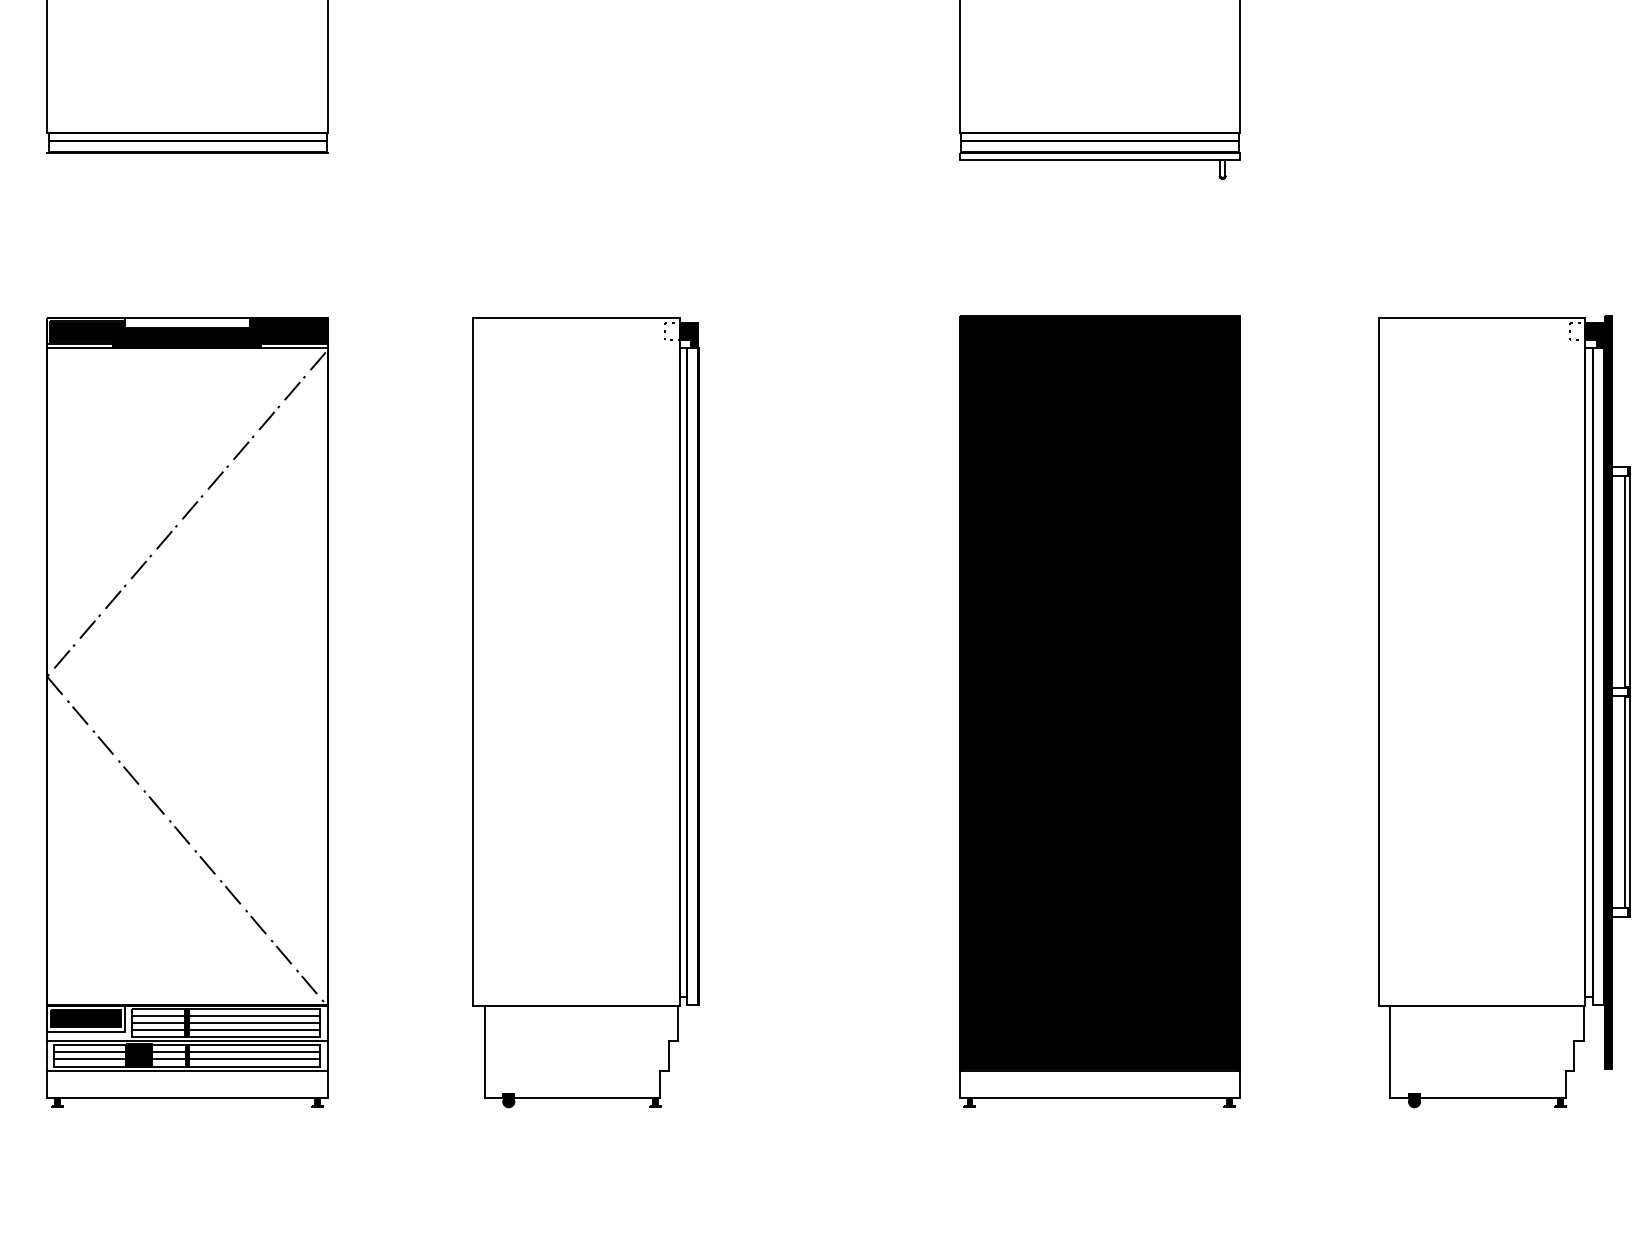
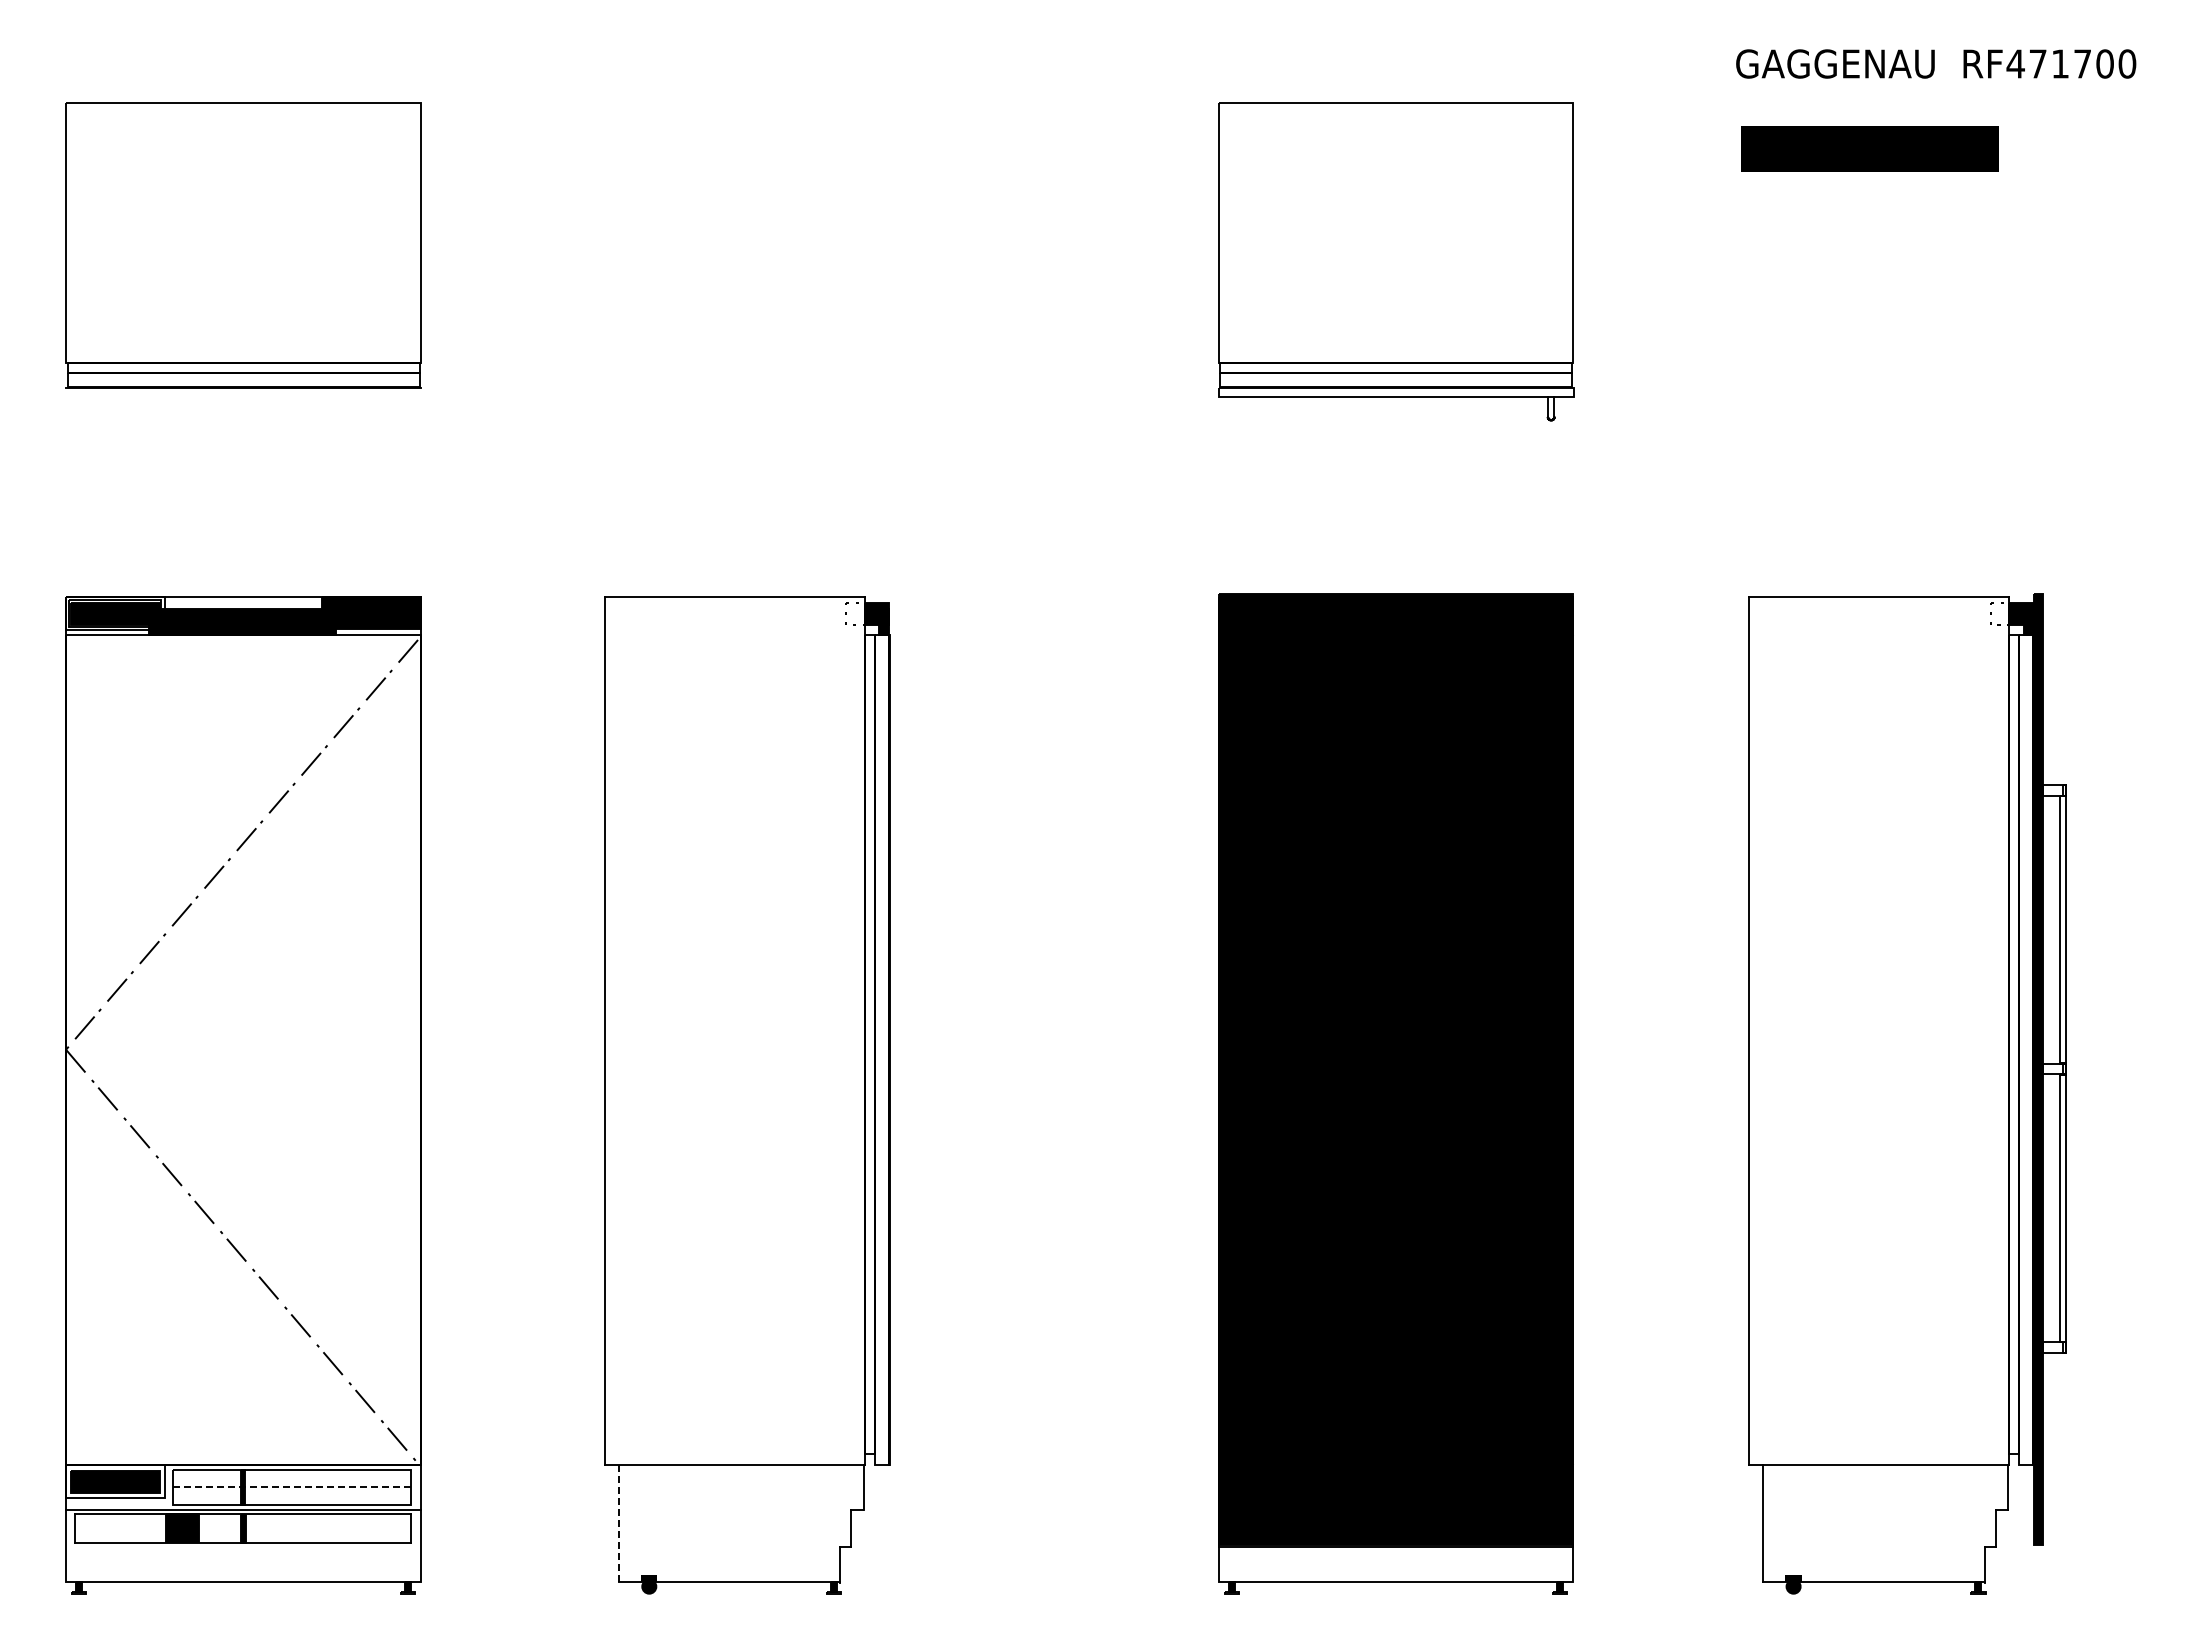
line: (226, 1016) -> (292, 1478), removed
line: (225, 1023) -> (291, 1487), solid -> dashed
line: (226, 1030) -> (292, 1496), removed
line: (187, 1051) -> (243, 1523), removed
line: (484, 1051) -> (618, 1523), solid -> dashed
line: (187, 1059) -> (243, 1533), removed
line: (187, 1070) -> (243, 1547), removed

